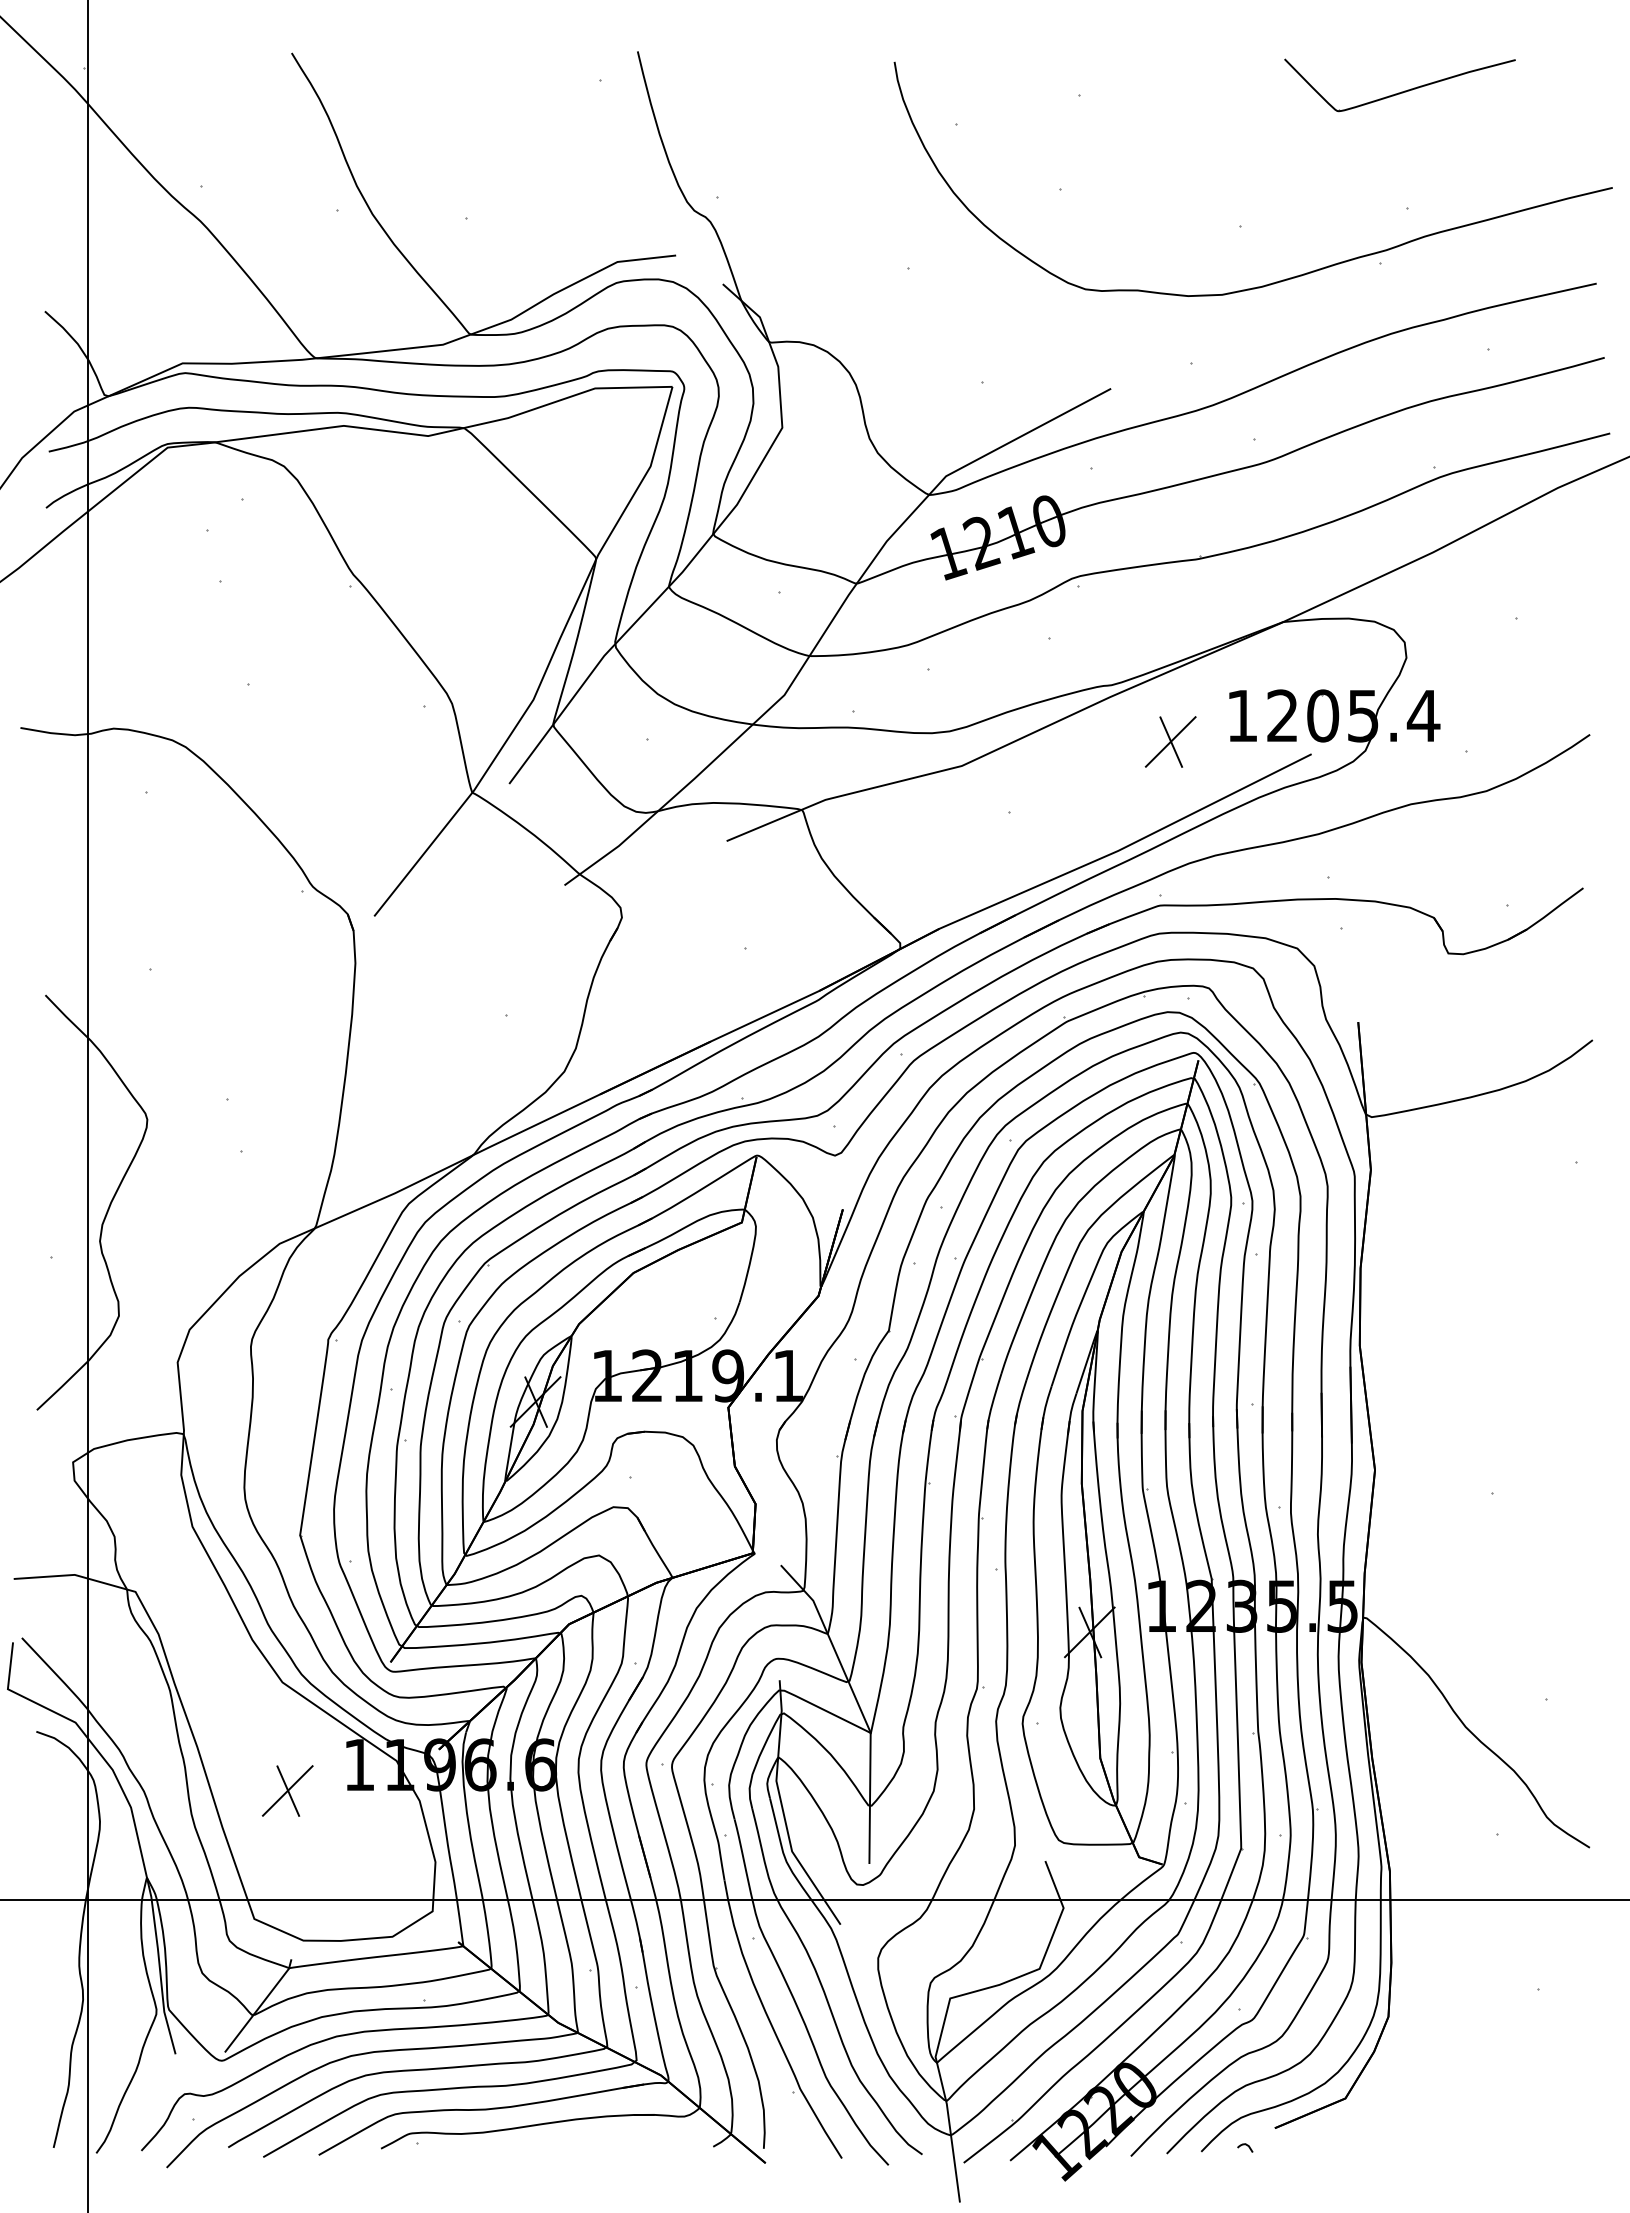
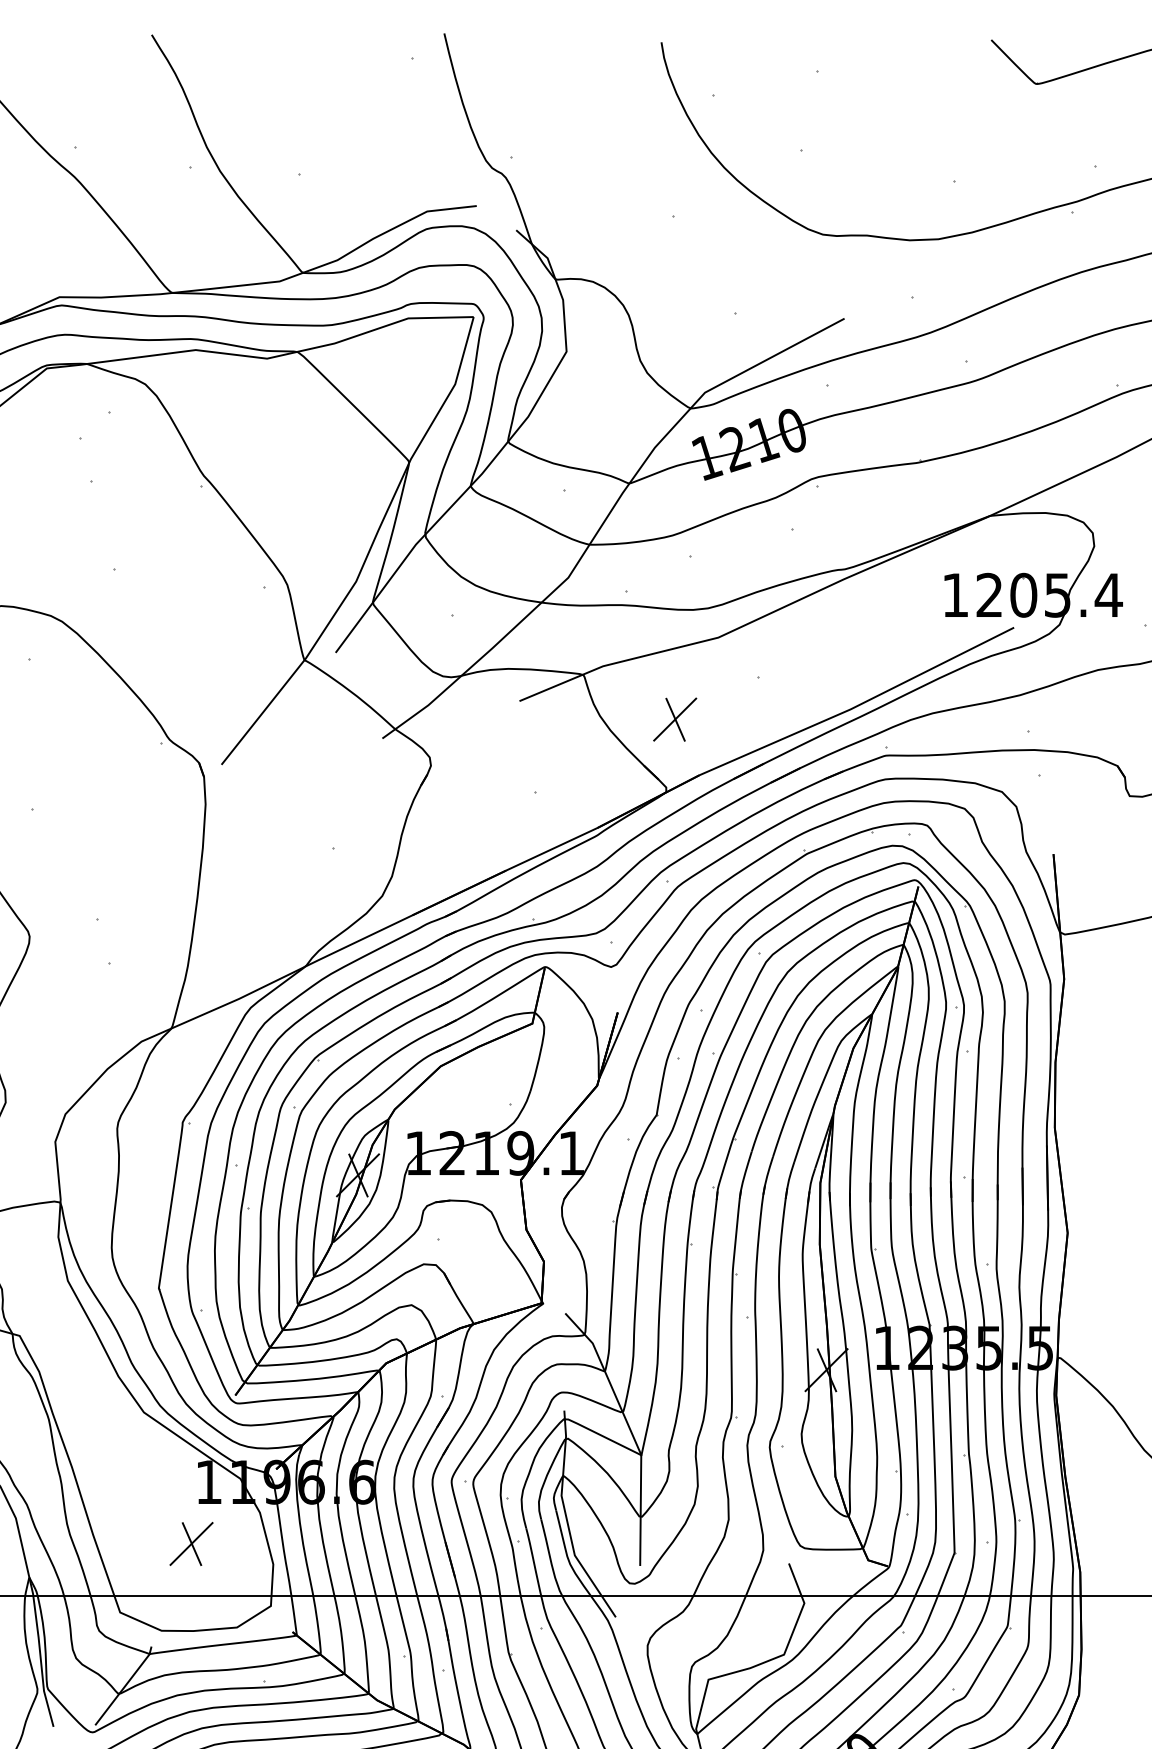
part: (1170, 741) -> (674, 719), moved
part: (287, 1790) -> (191, 1543), moved

